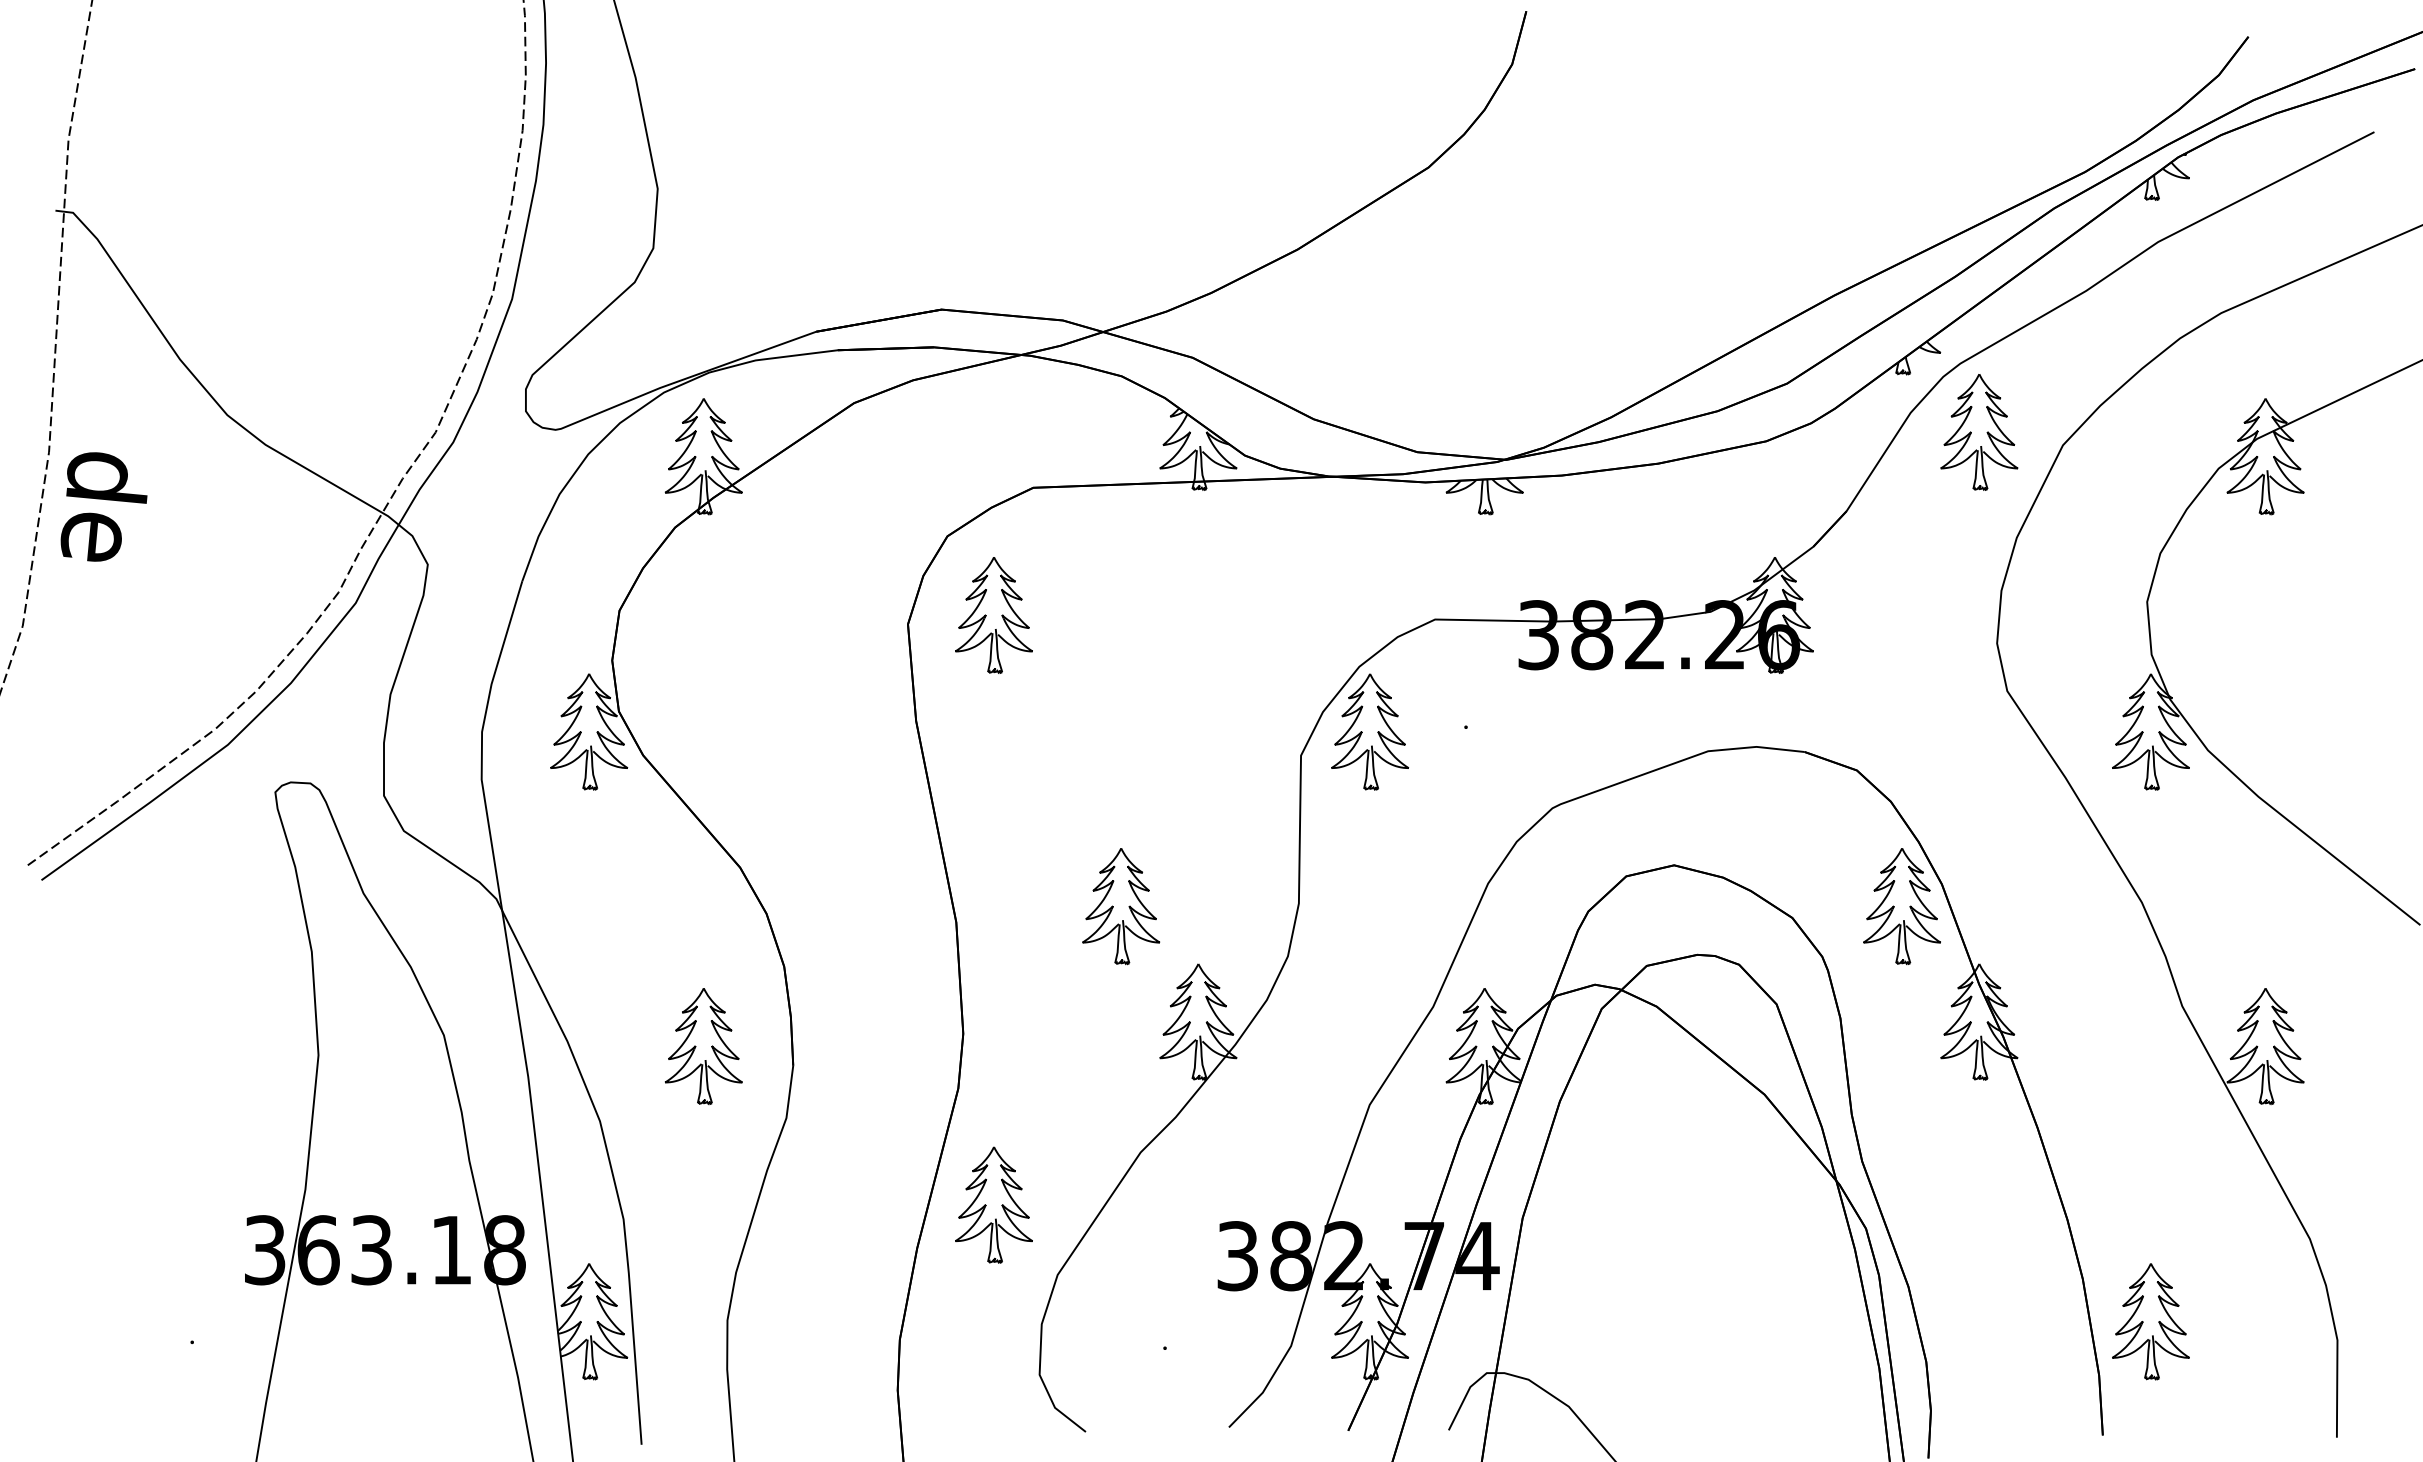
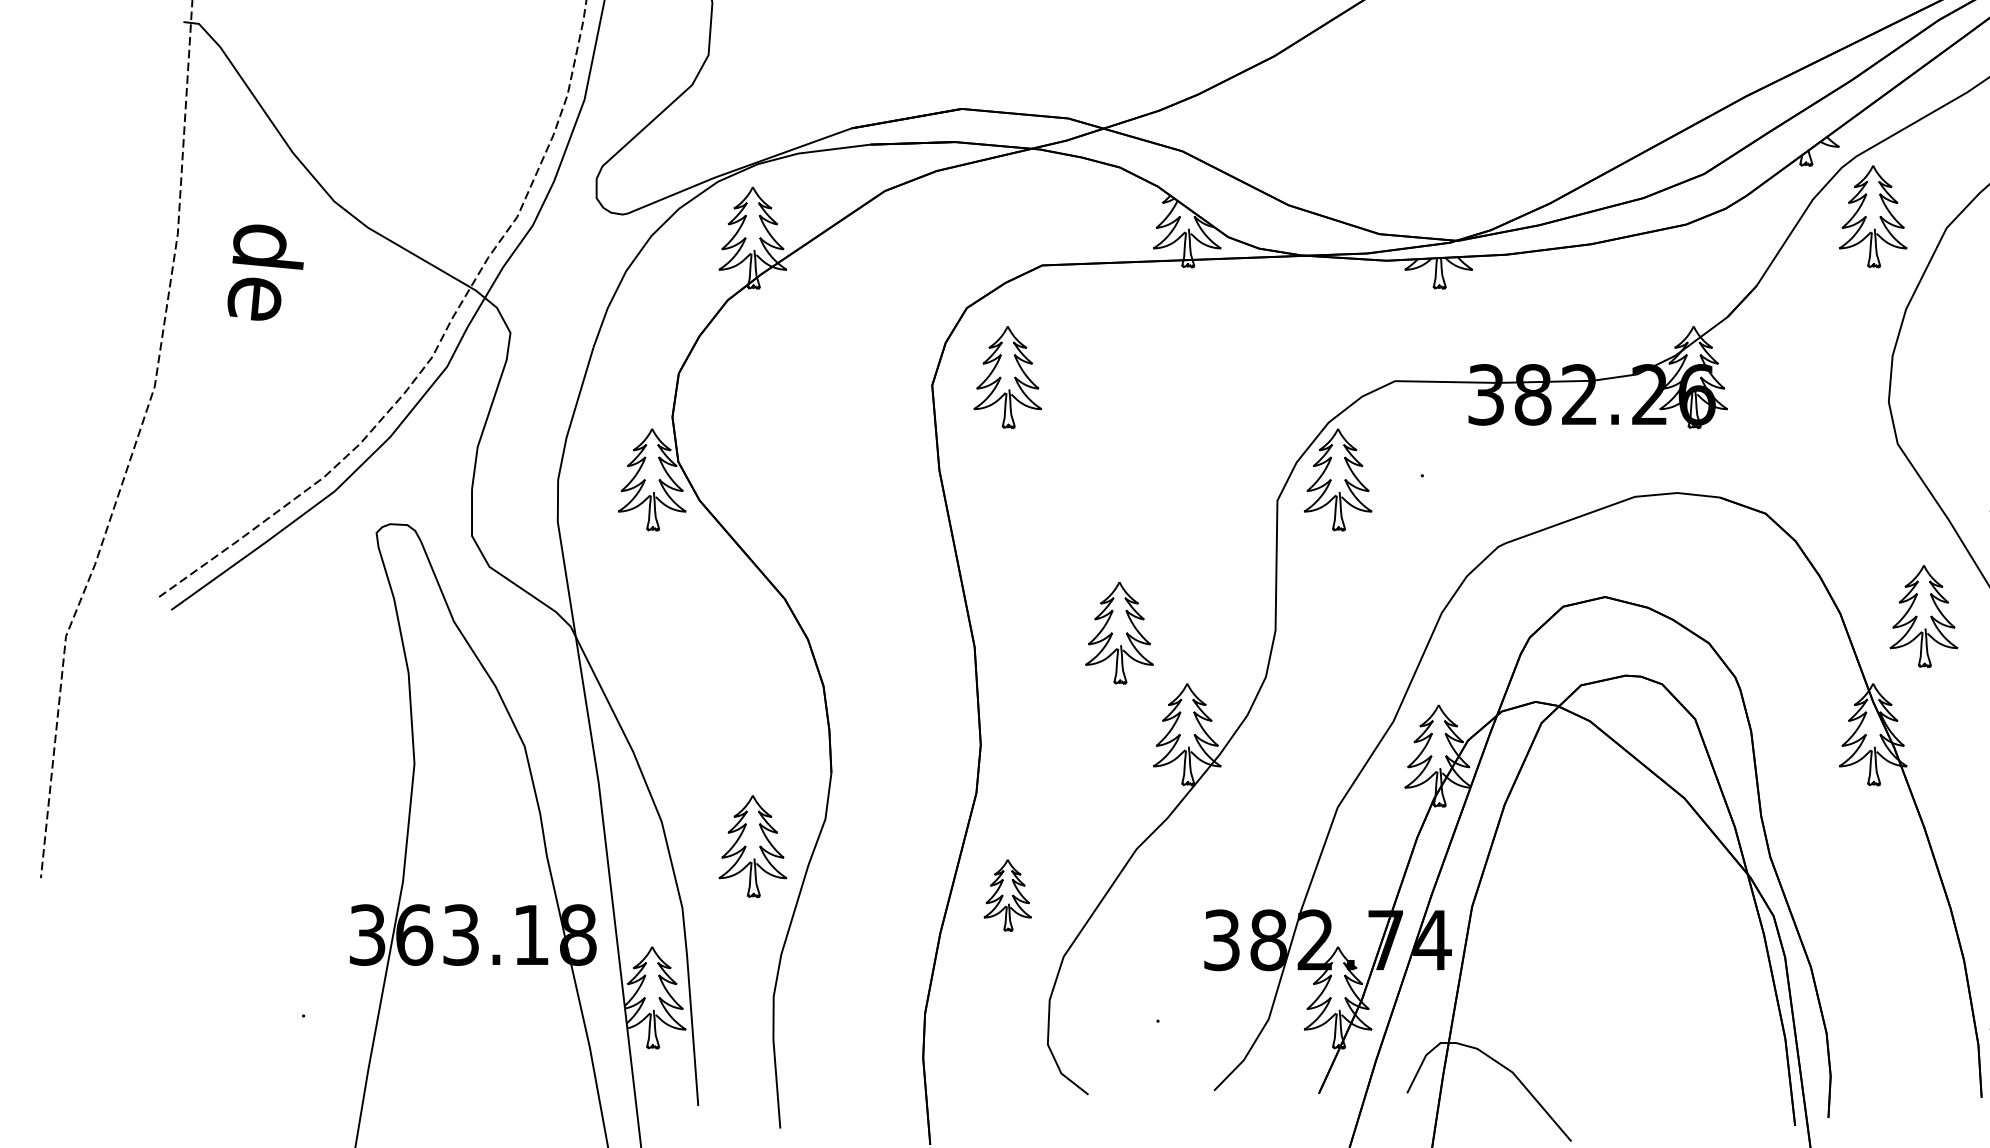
text: (103, 506) -> (265, 272), moved
part: (1901, 906) -> (1923, 616), moved
part: (703, 1046) -> (752, 846), moved
part: (993, 1204) -> (1007, 894), size x0.7

